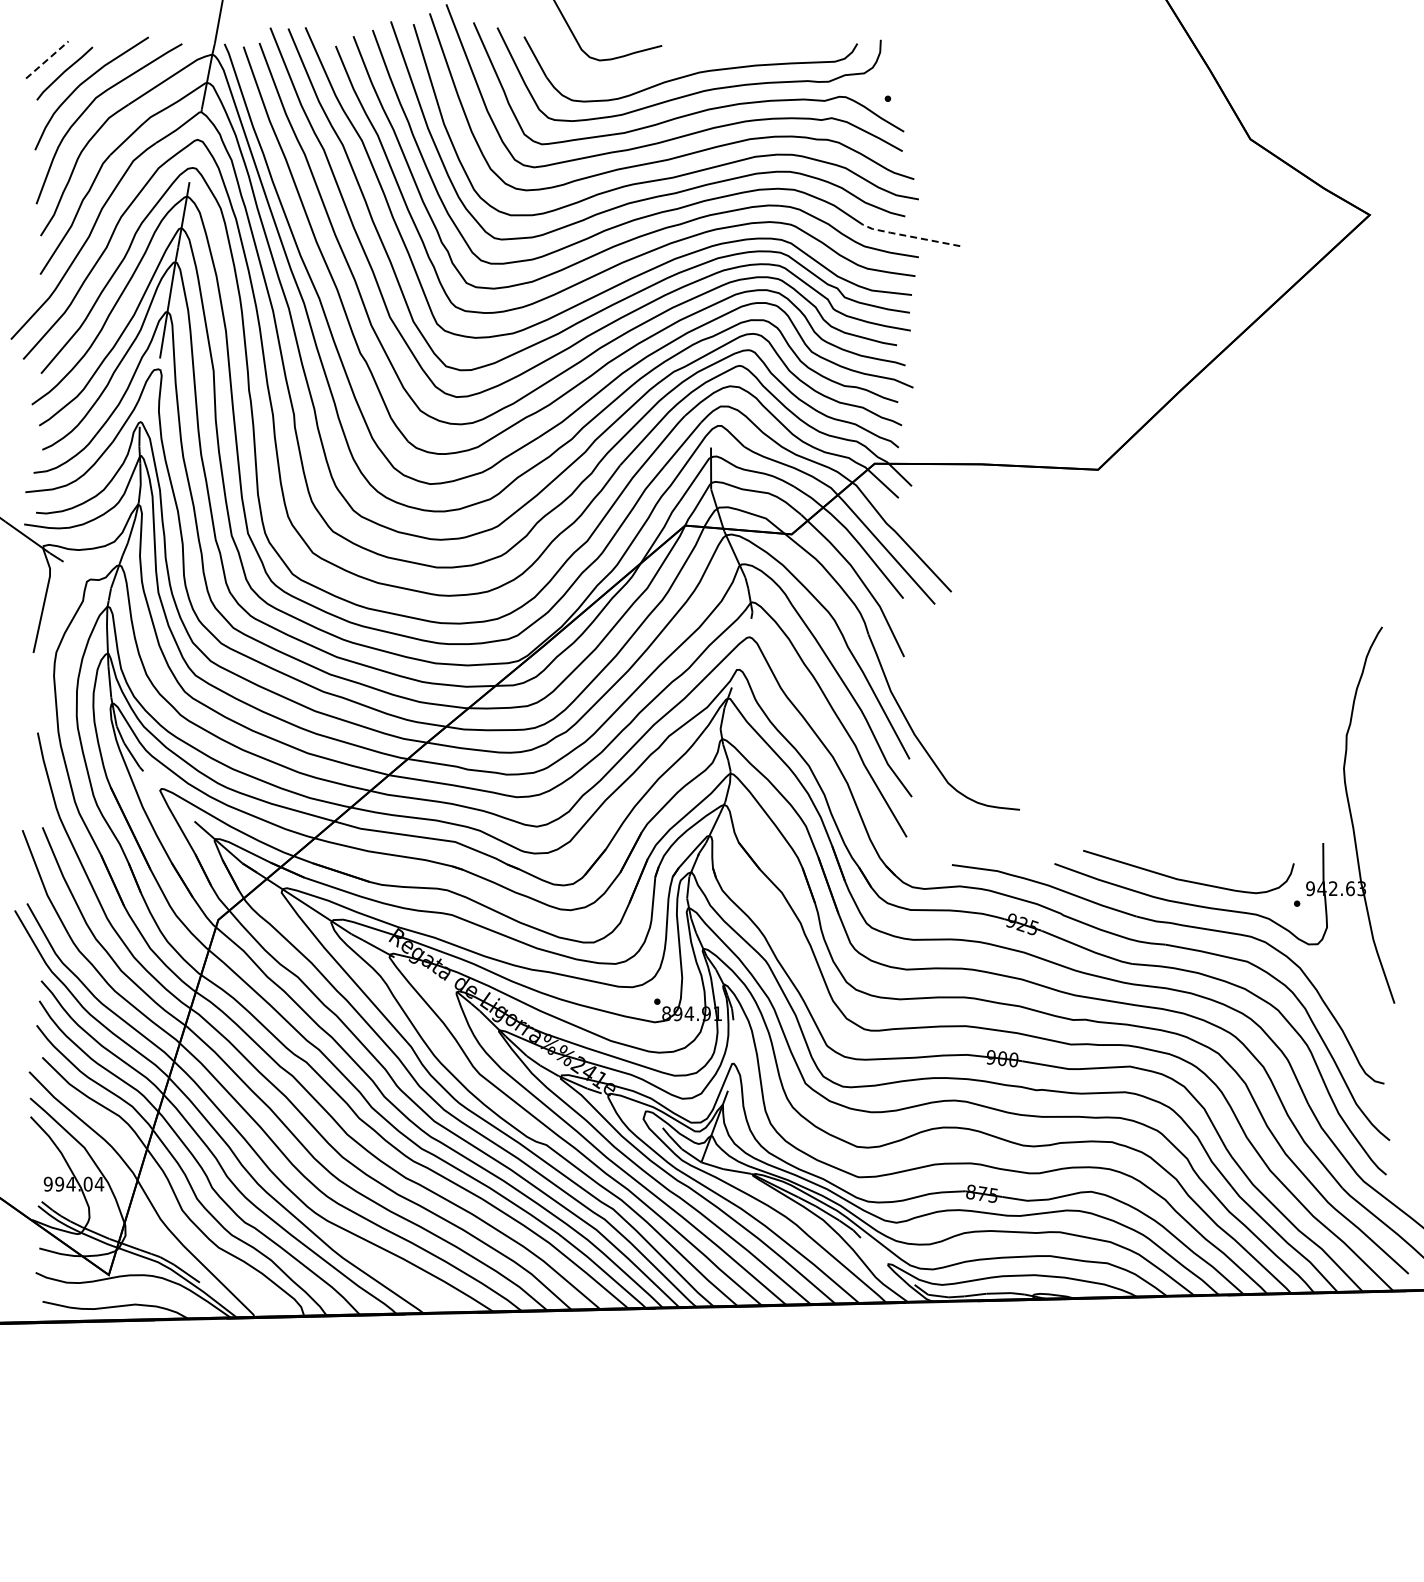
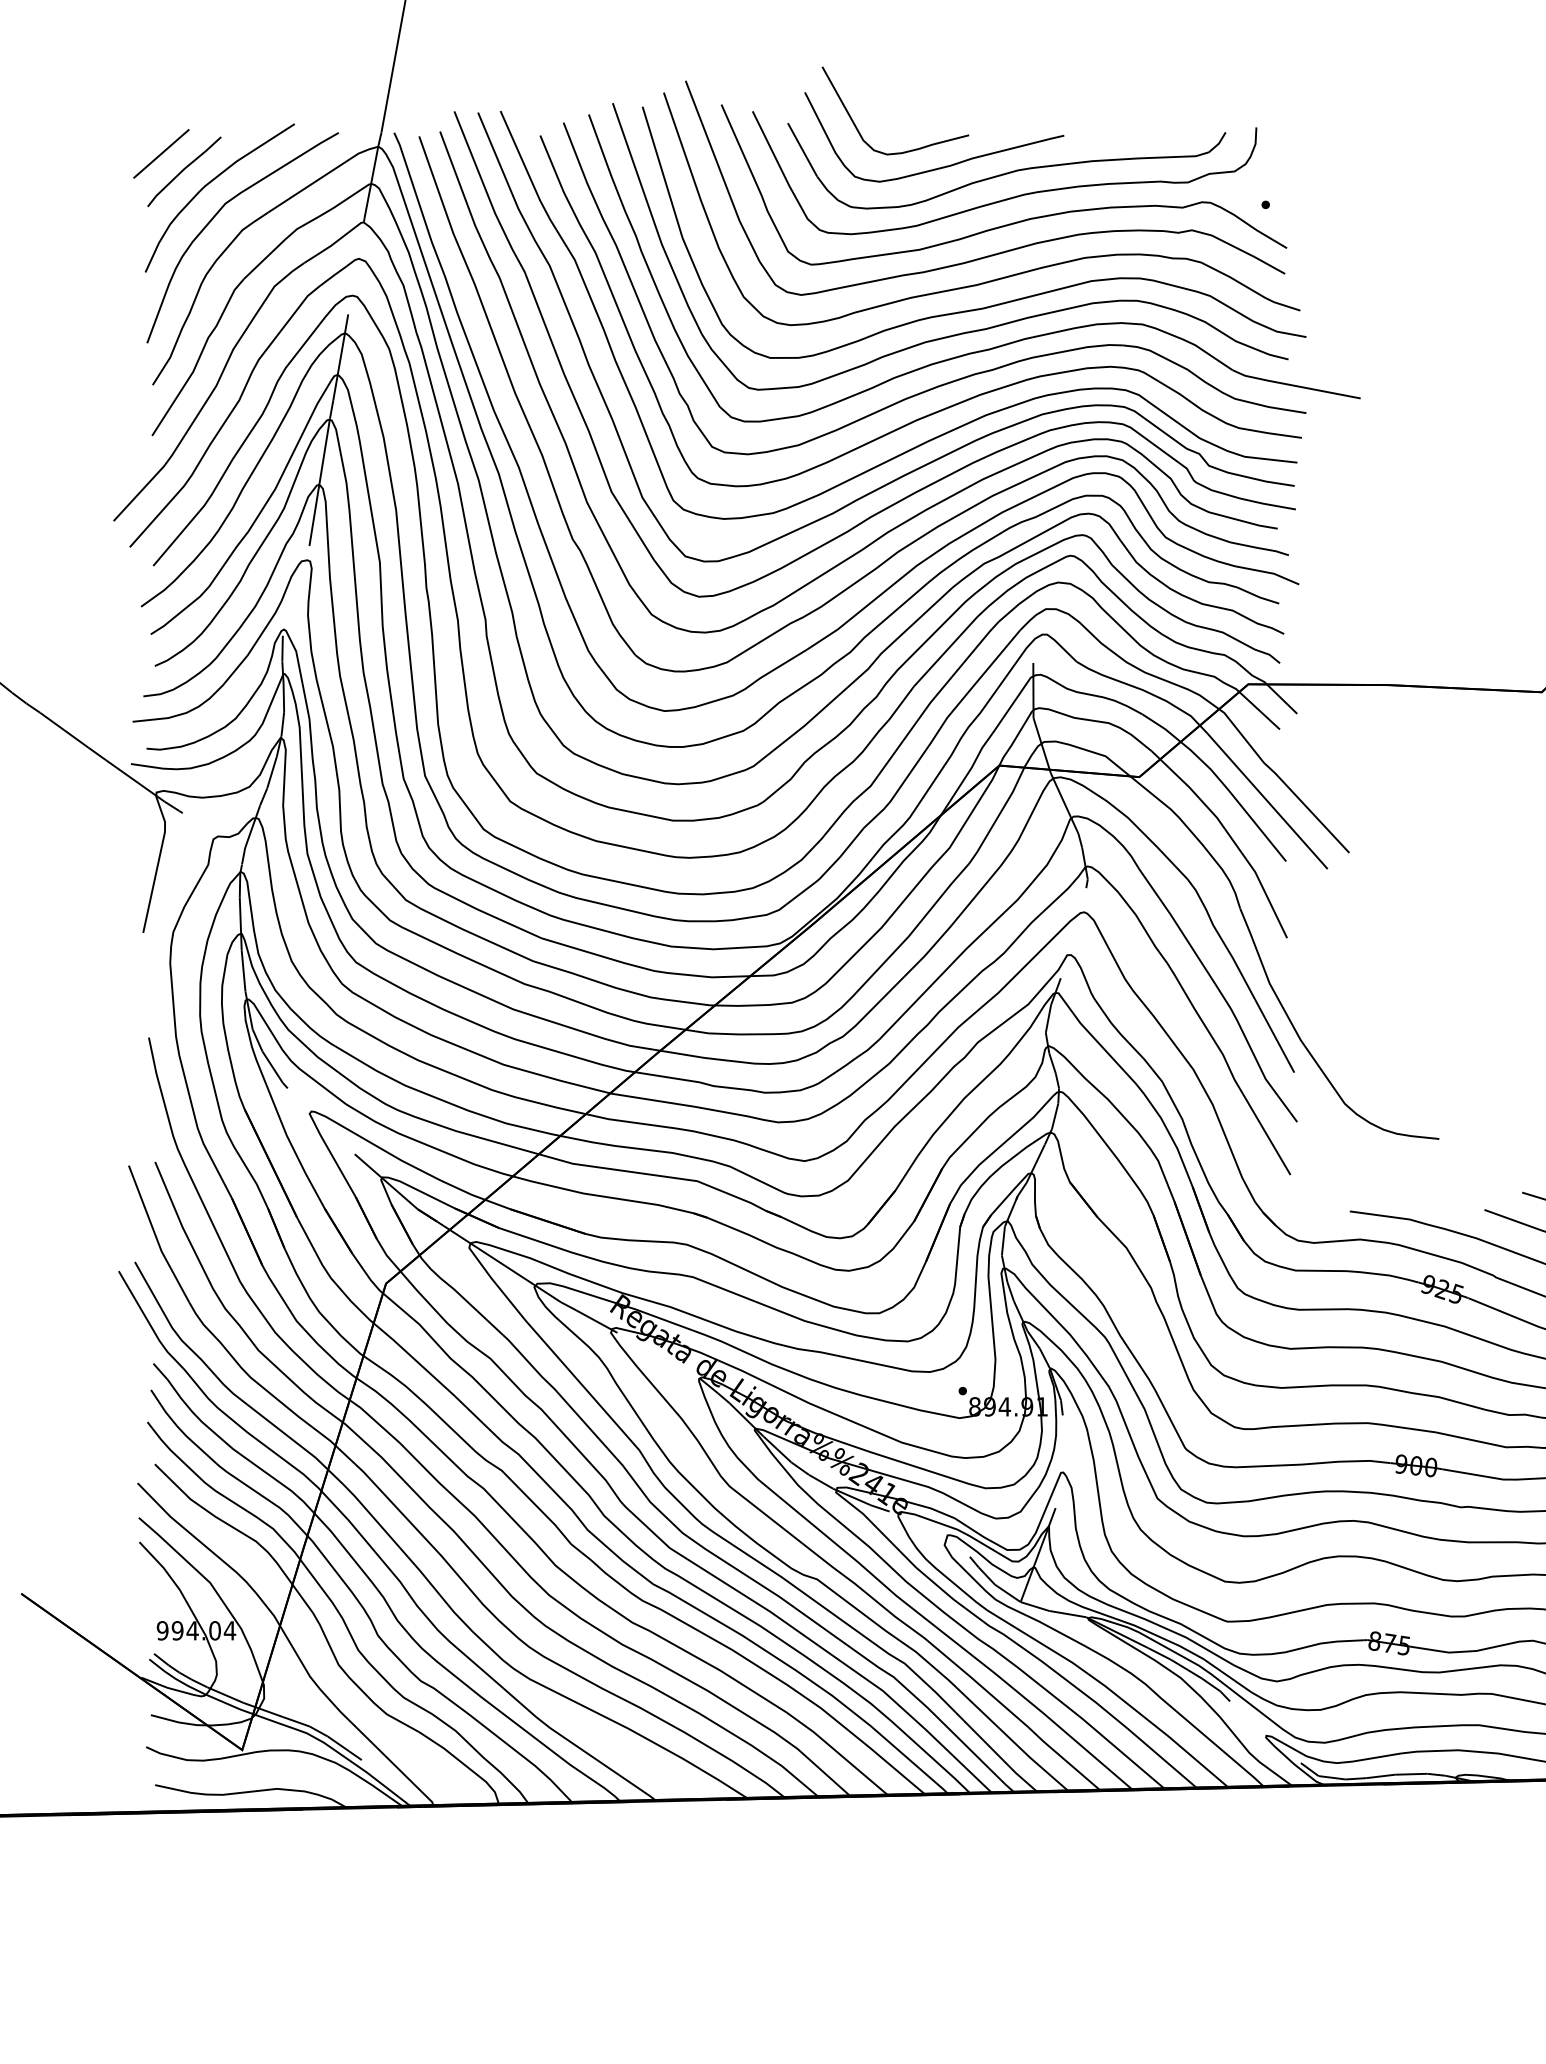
line: (47, 59) -> (161, 153), dashed -> solid
curve: (640, 69) -> (940, 166), added
line: (909, 236) -> (1294, 385), dashed -> solid

